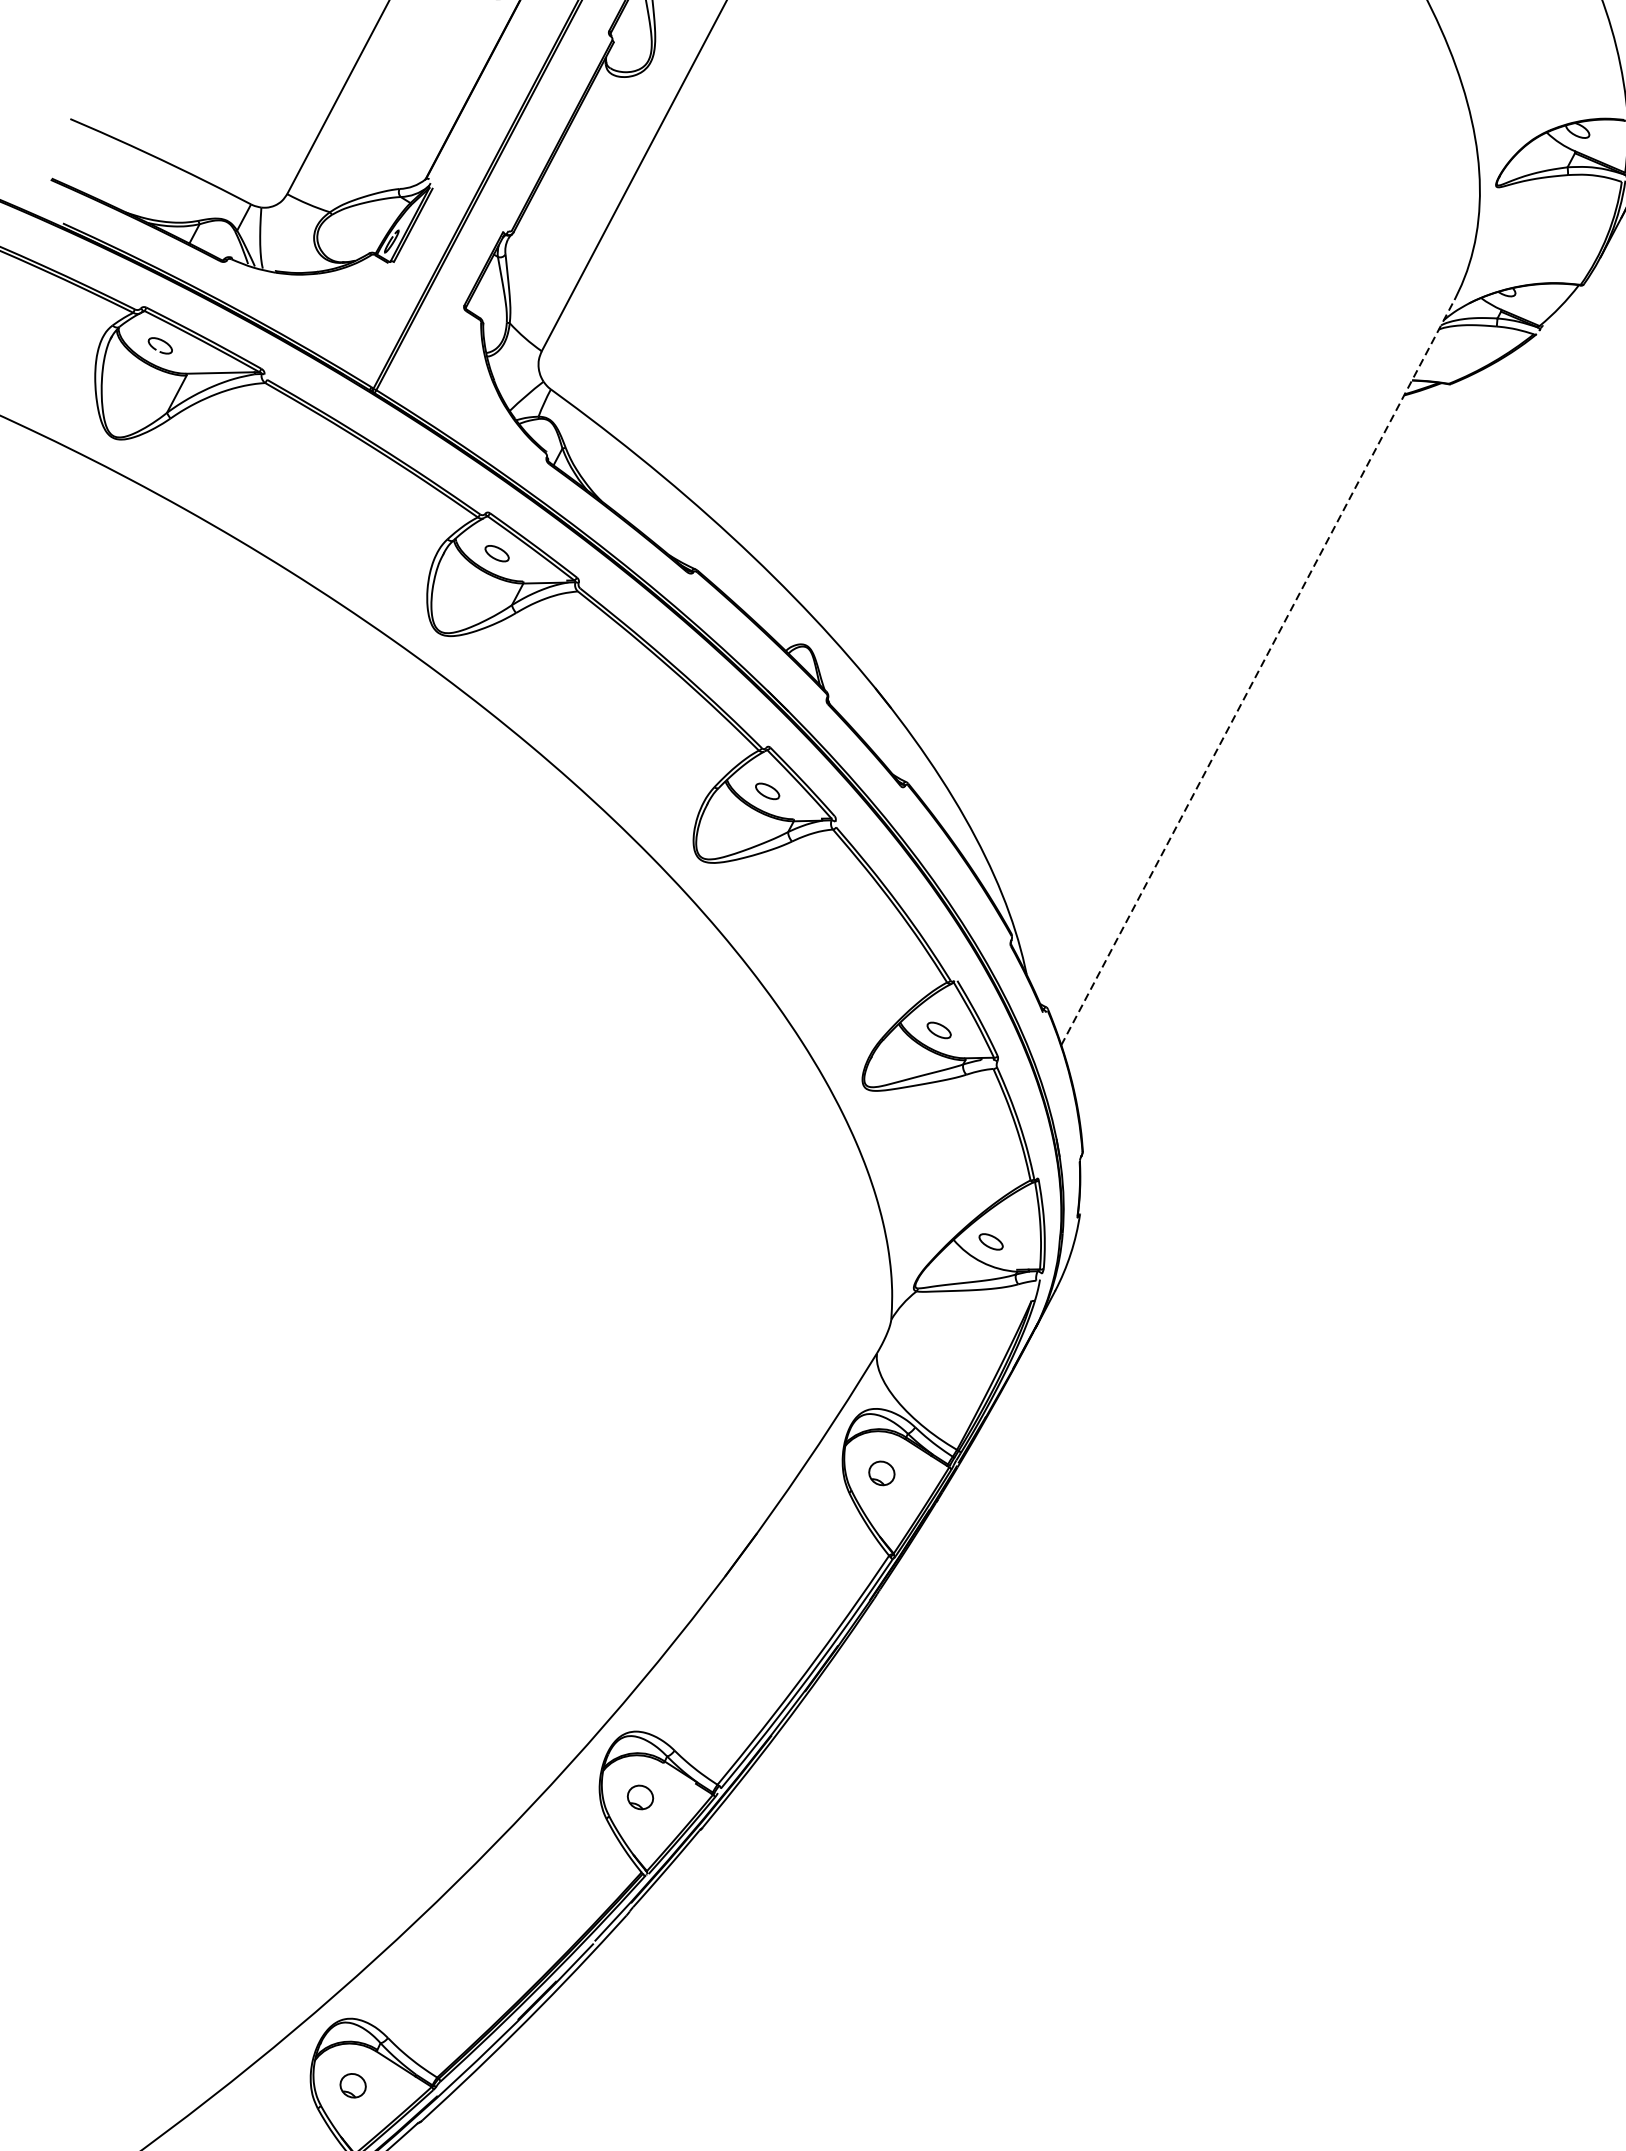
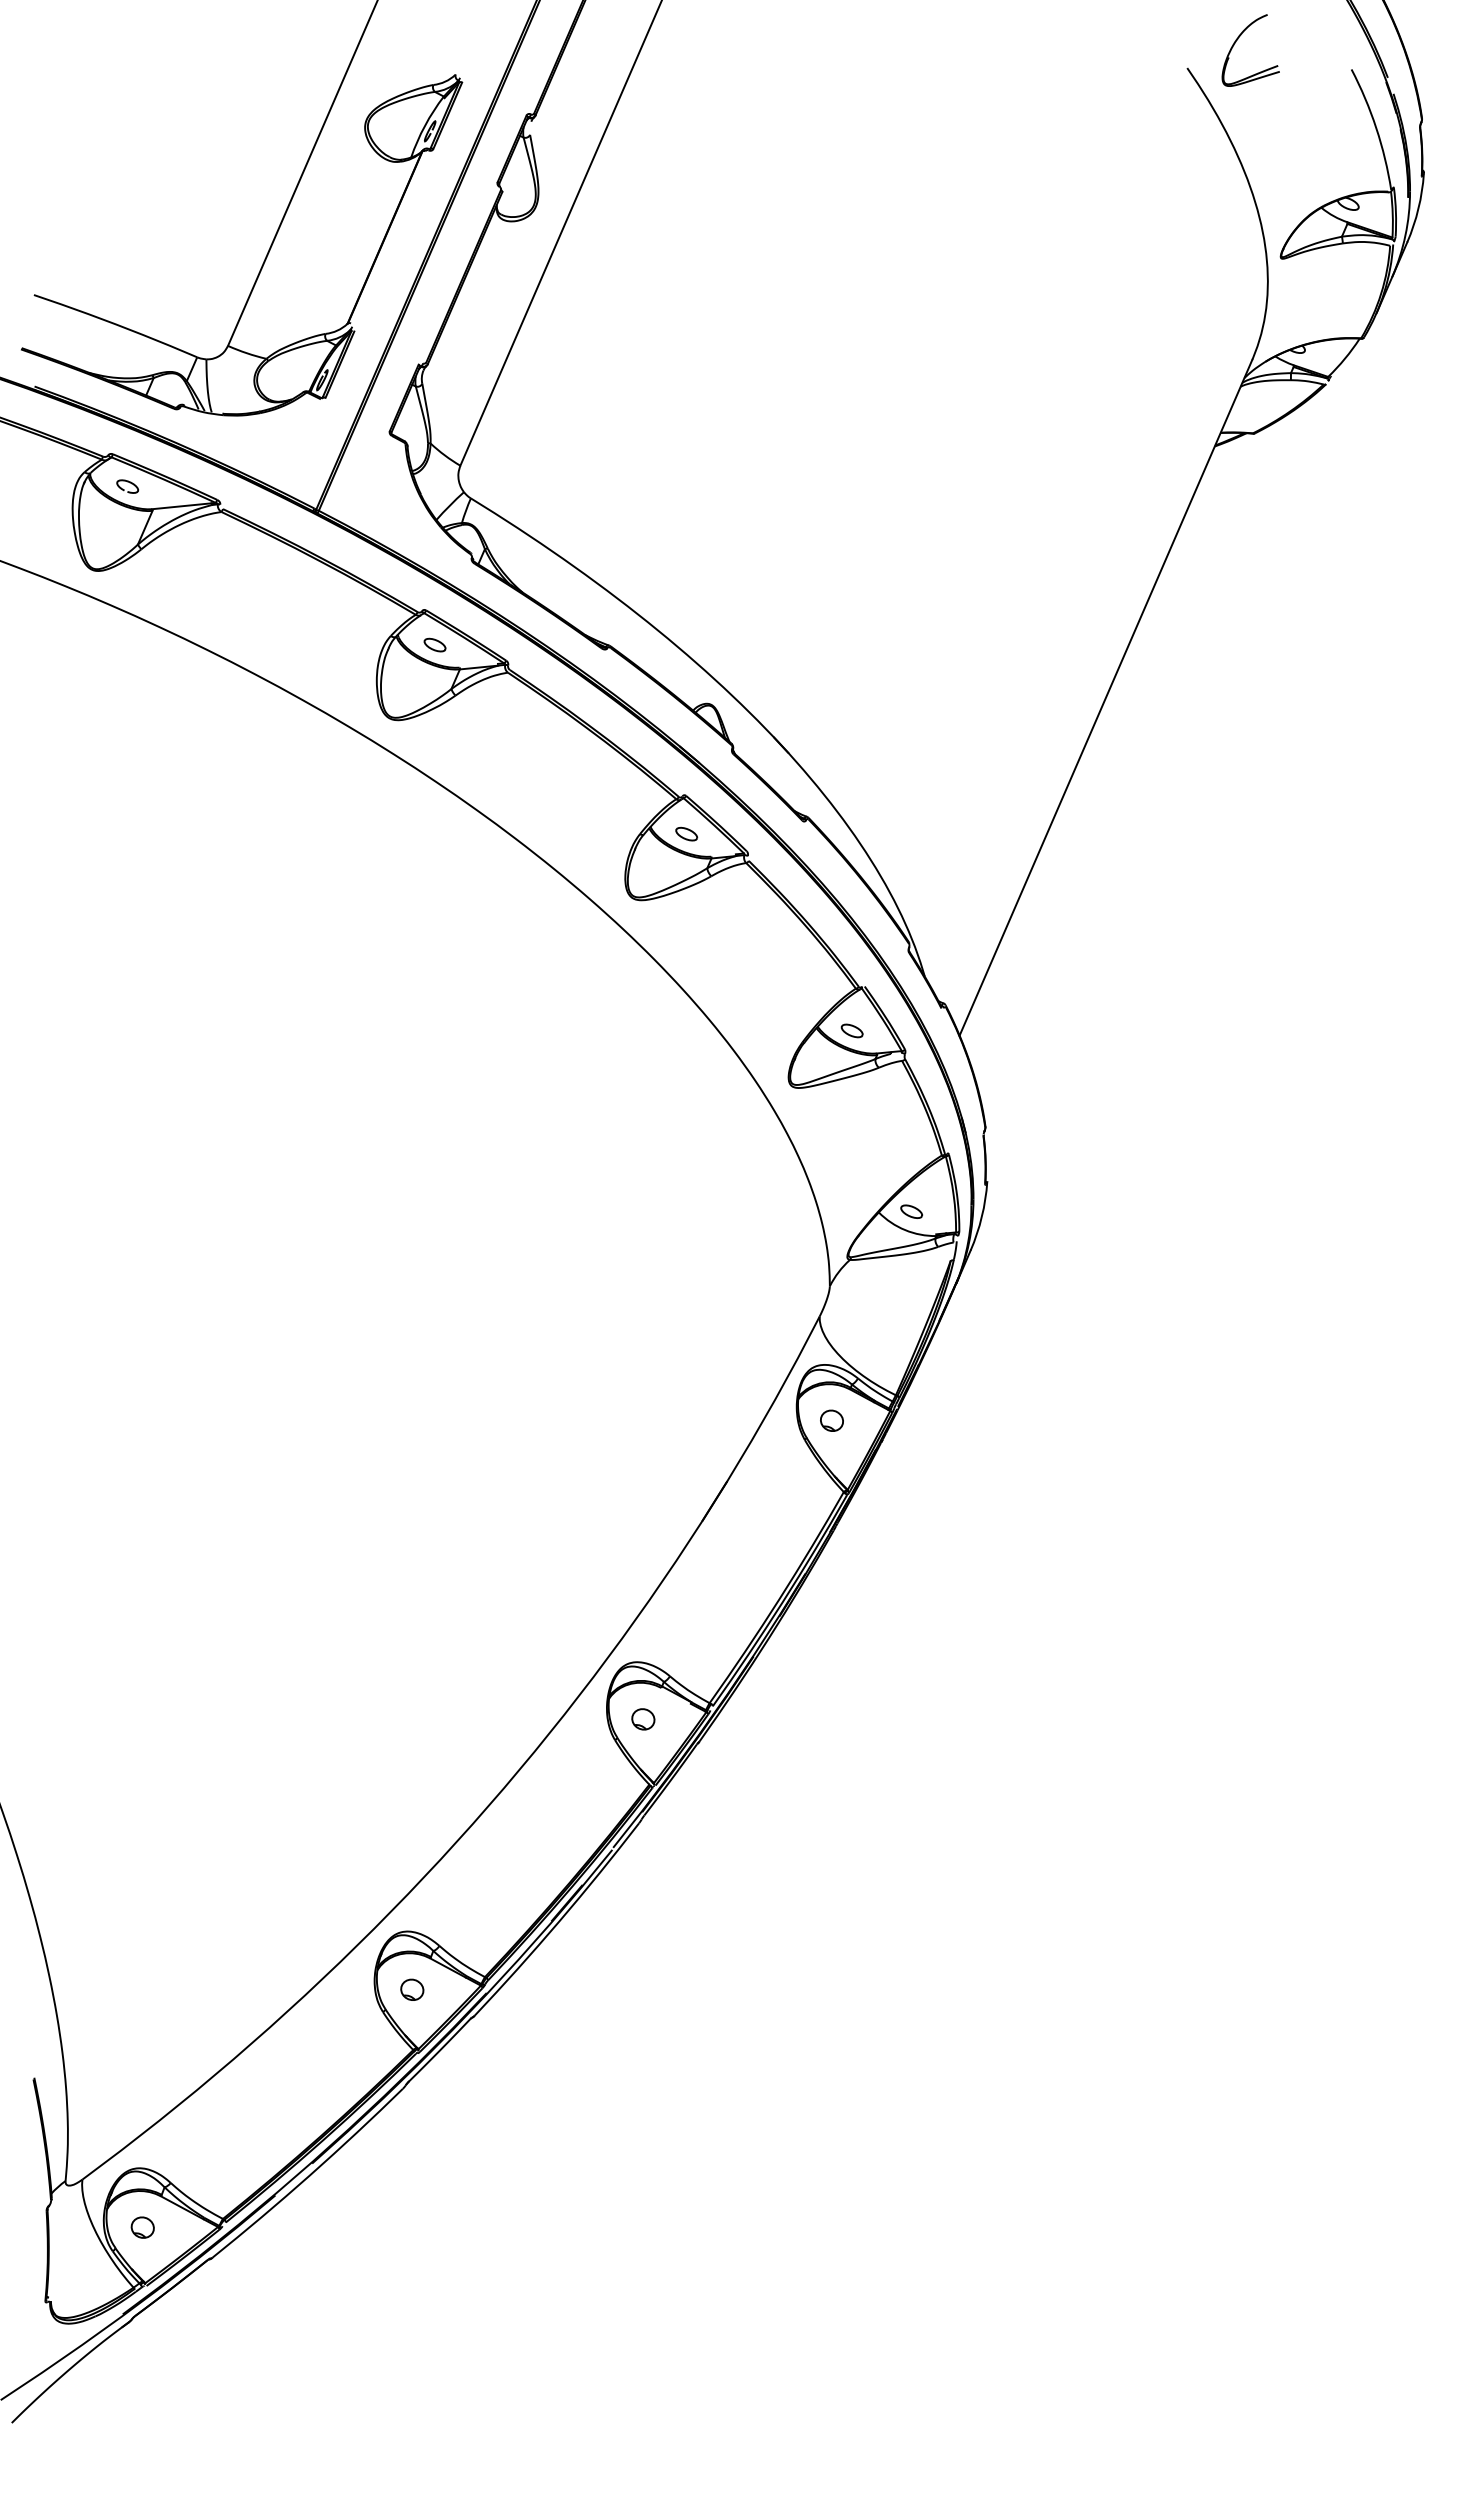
line: (1258, 672) -> (1106, 697), dashed -> solid

